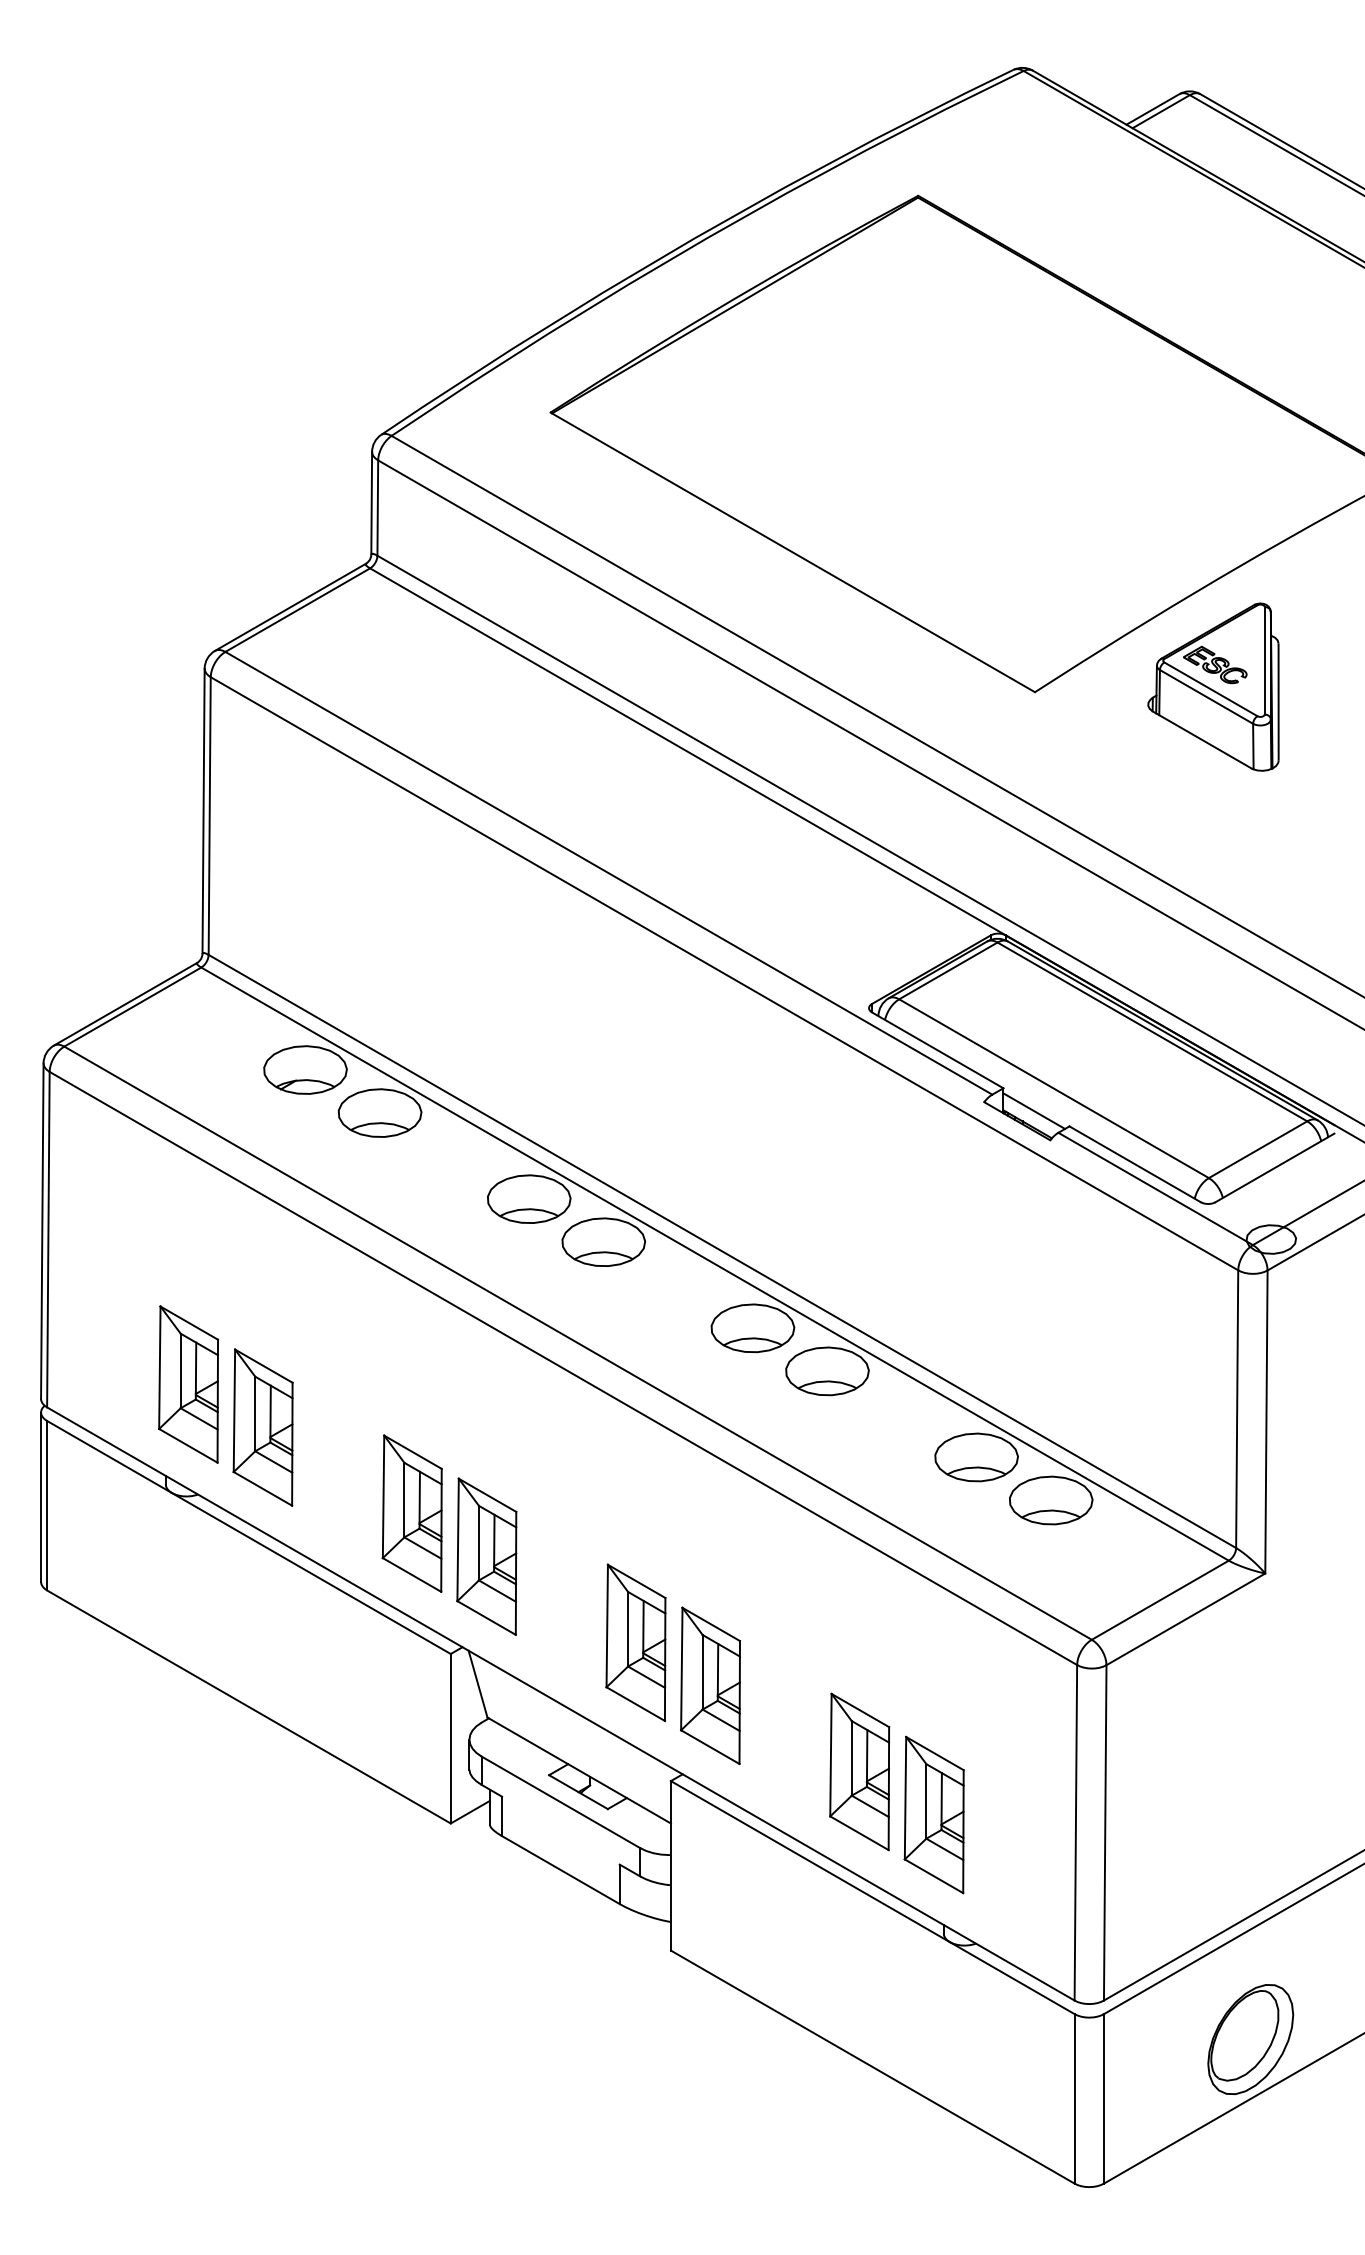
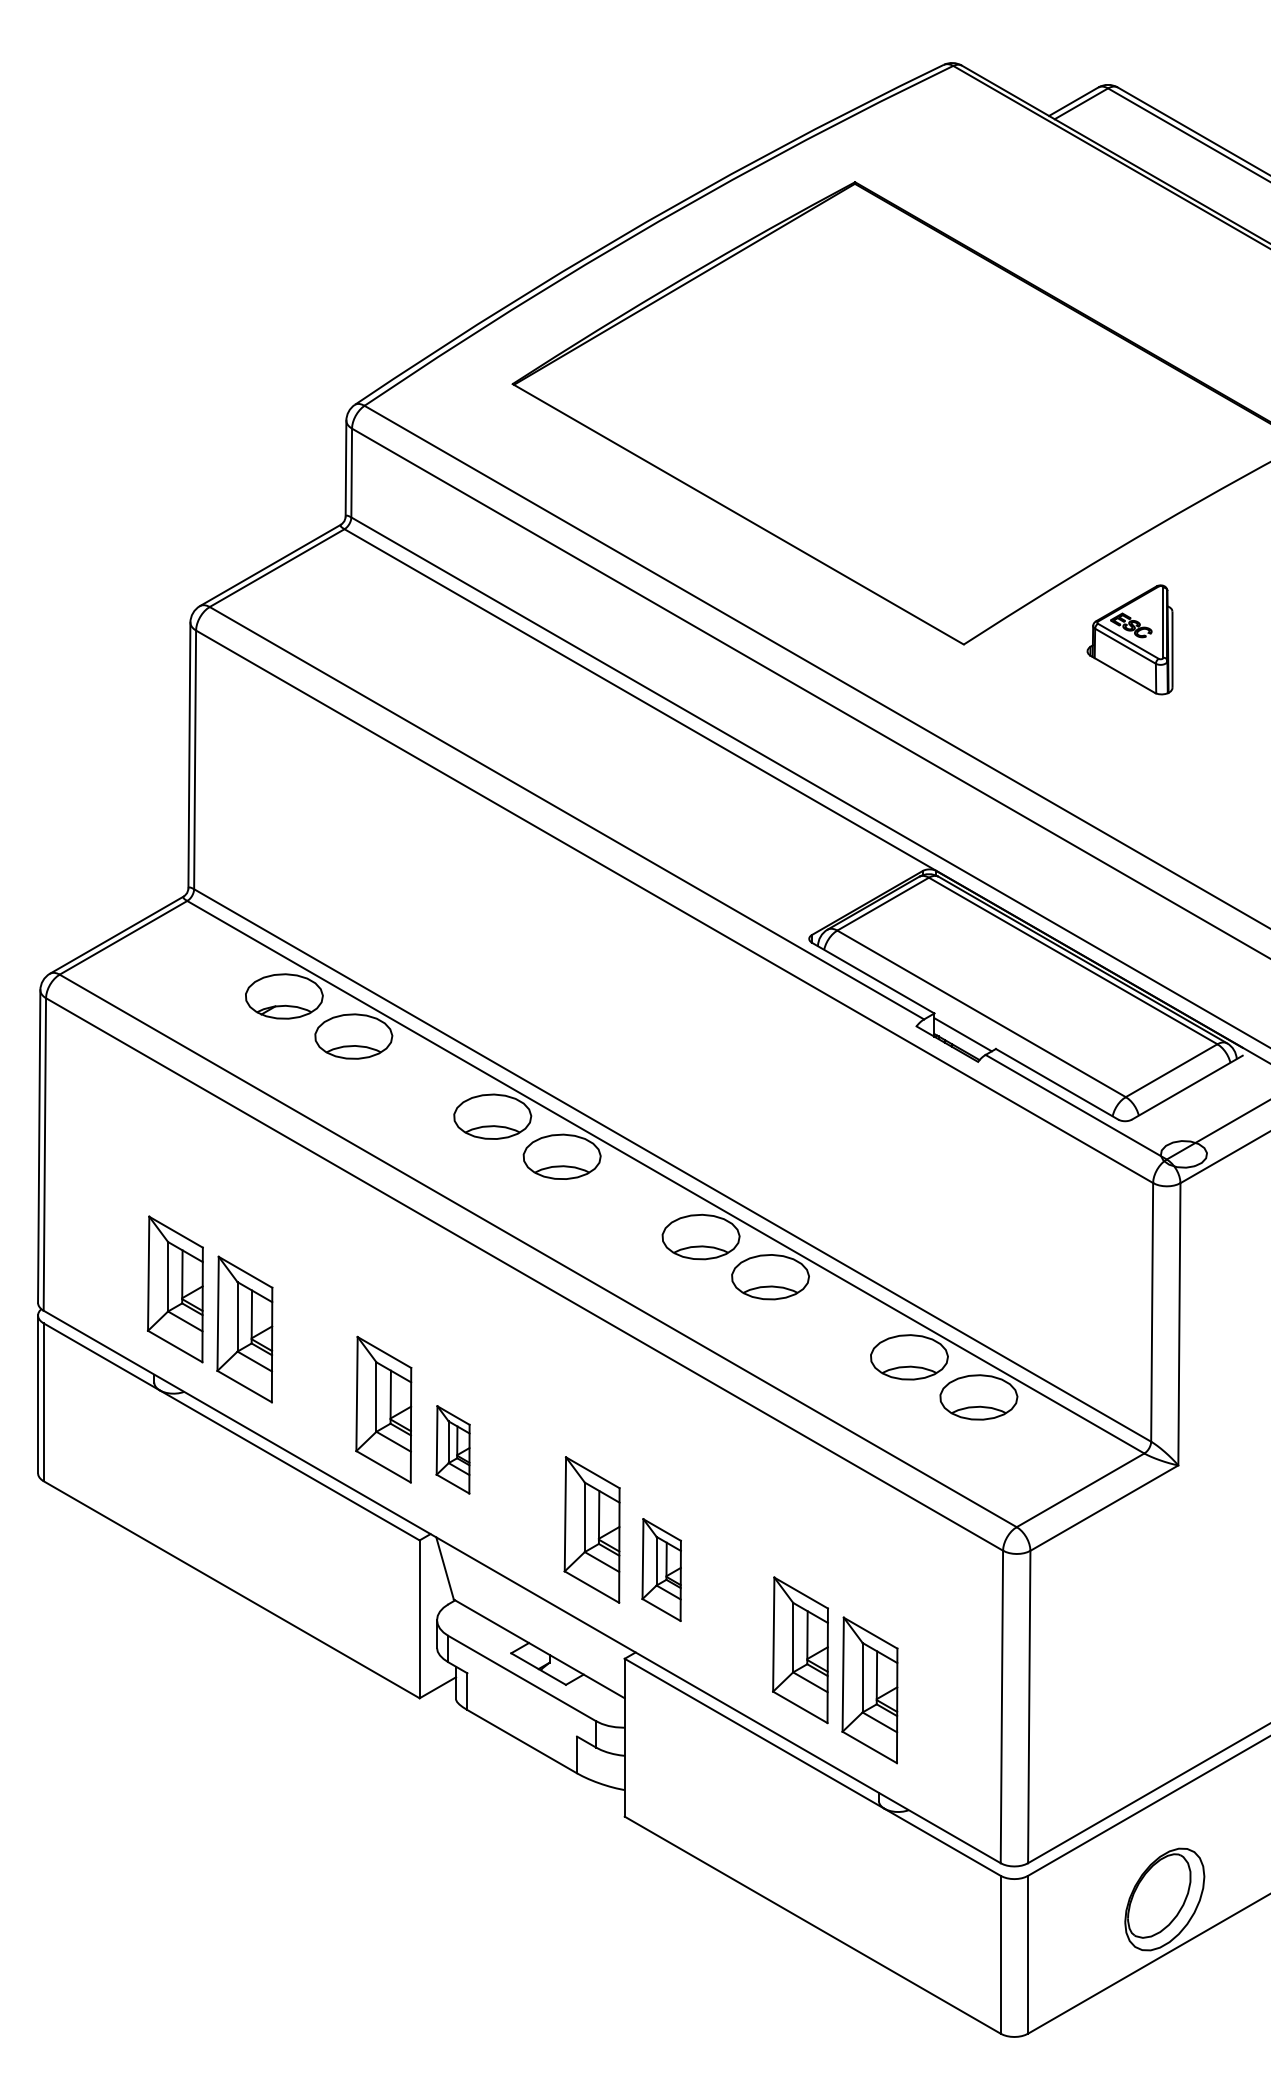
part: (1212, 686) -> (1129, 639), size x0.7
part: (486, 1556) -> (452, 1449), size x0.6
part: (710, 1685) -> (661, 1569), size x0.7

